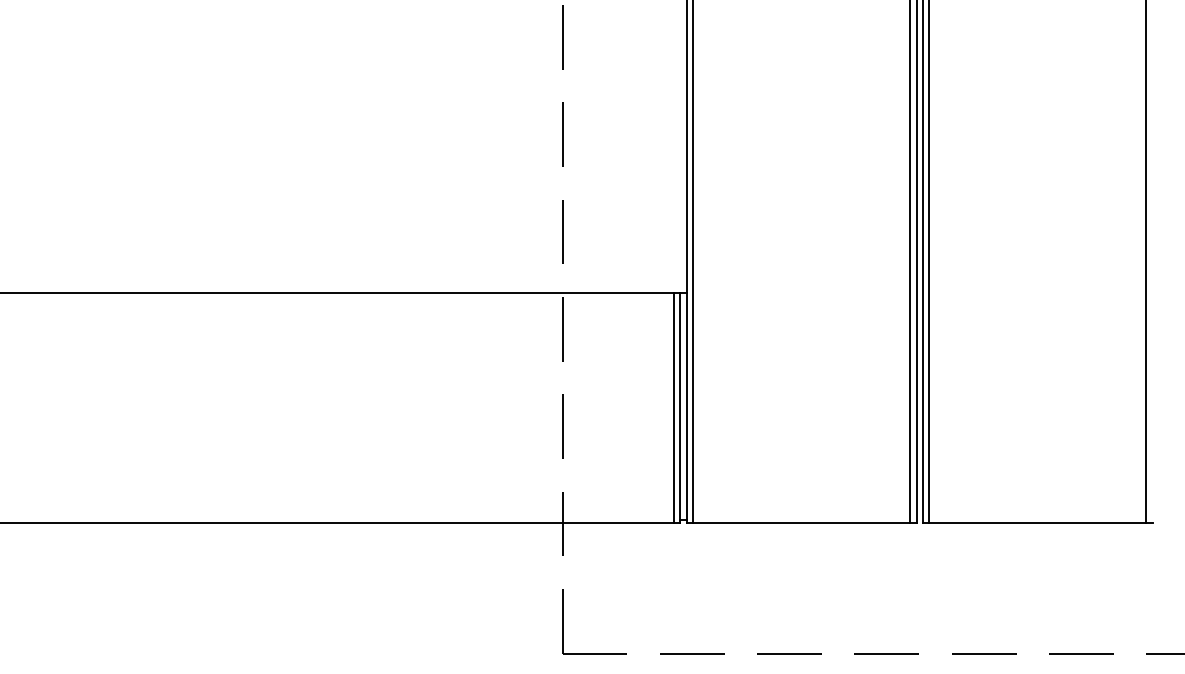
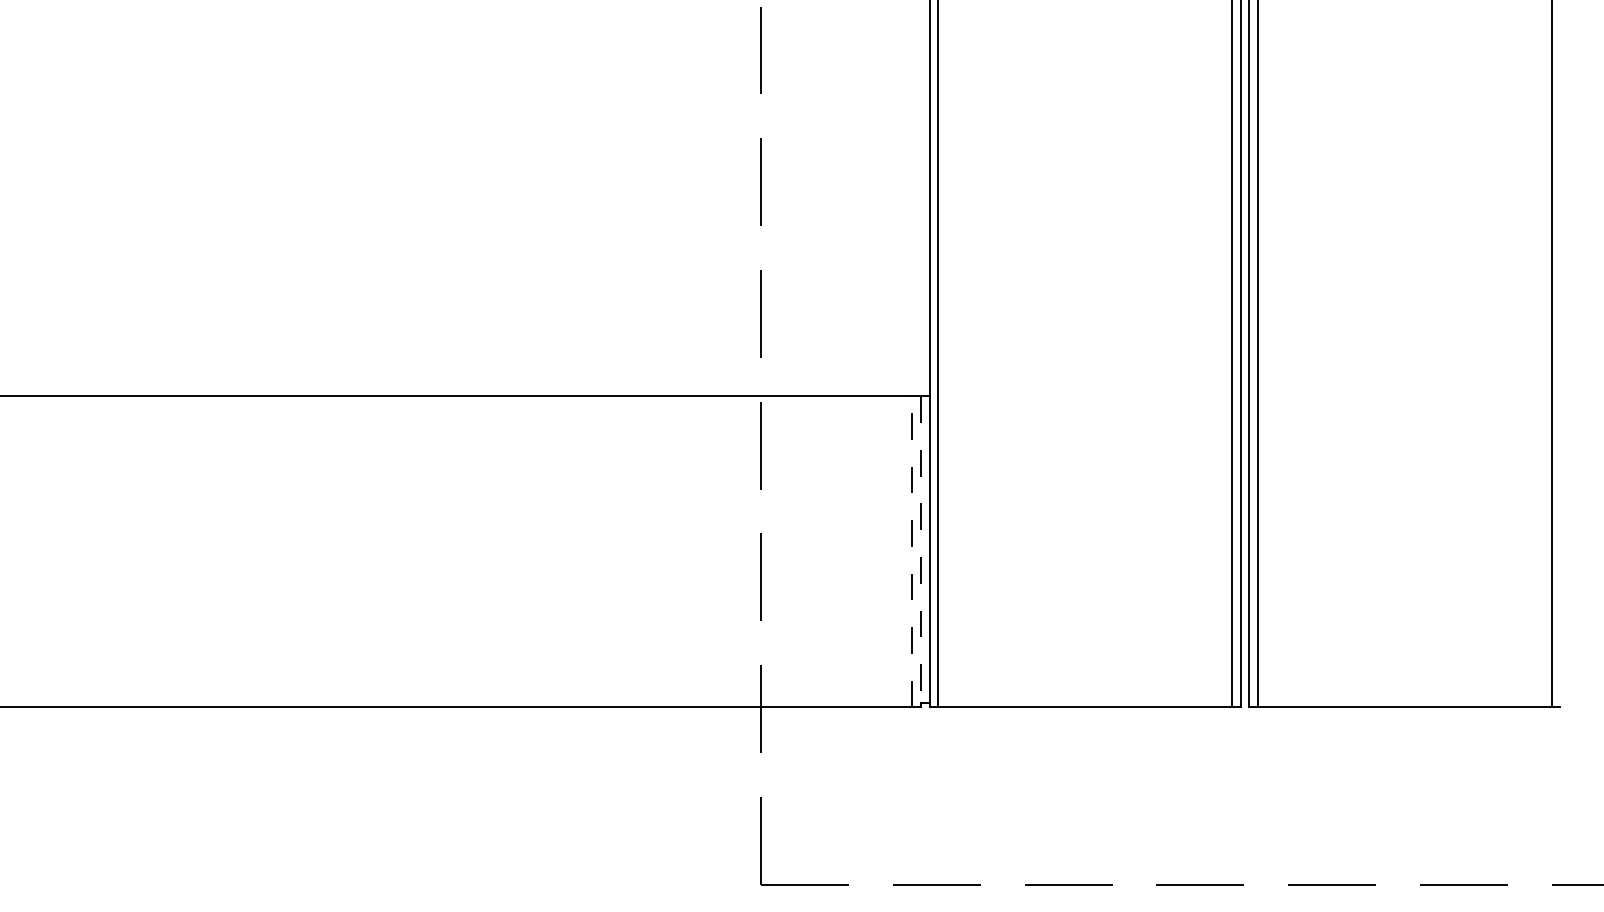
line: (680, 406) -> (920, 550), solid -> dashed
line: (674, 407) -> (912, 551), solid -> dashed

